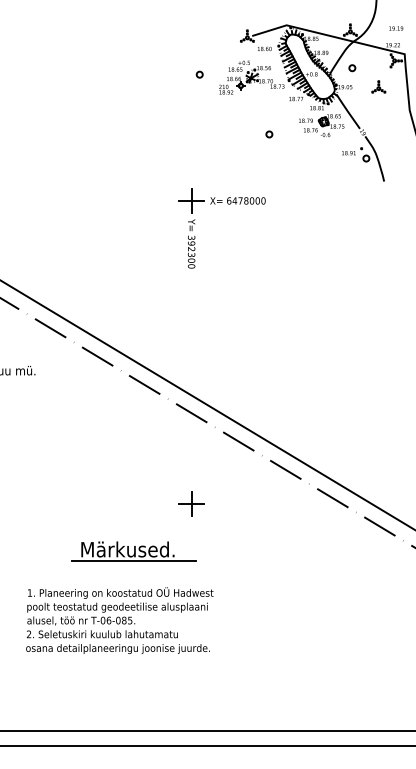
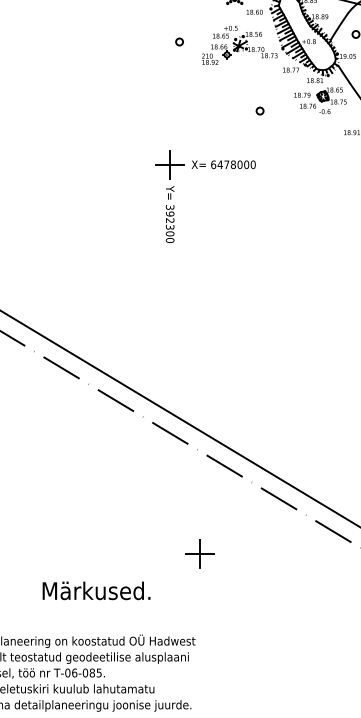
part: (215, 204) -> (197, 168), moved
part: (191, 503) -> (200, 552), moved
line: (133, 560) -> (103, 603), removed

